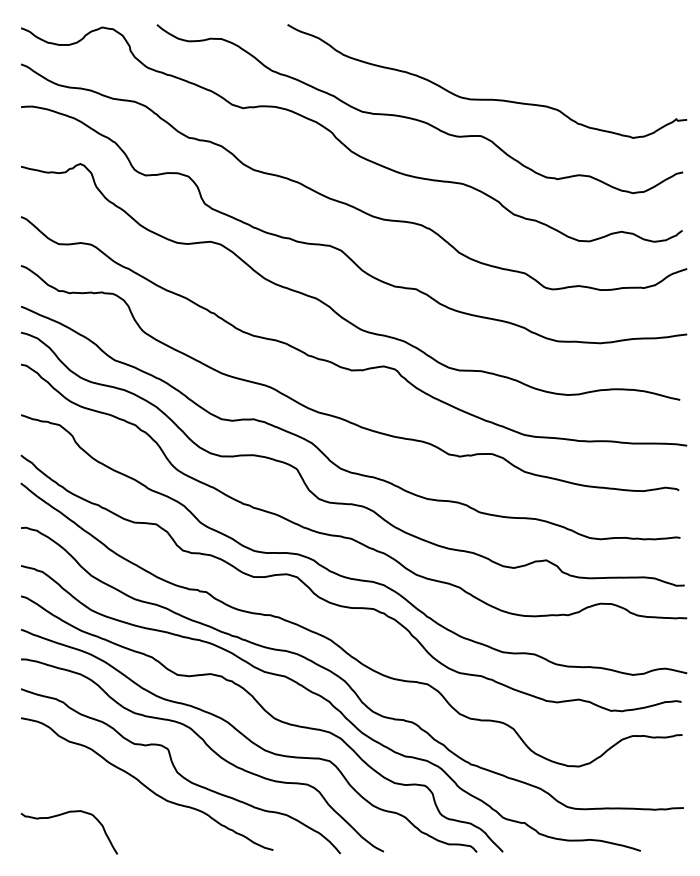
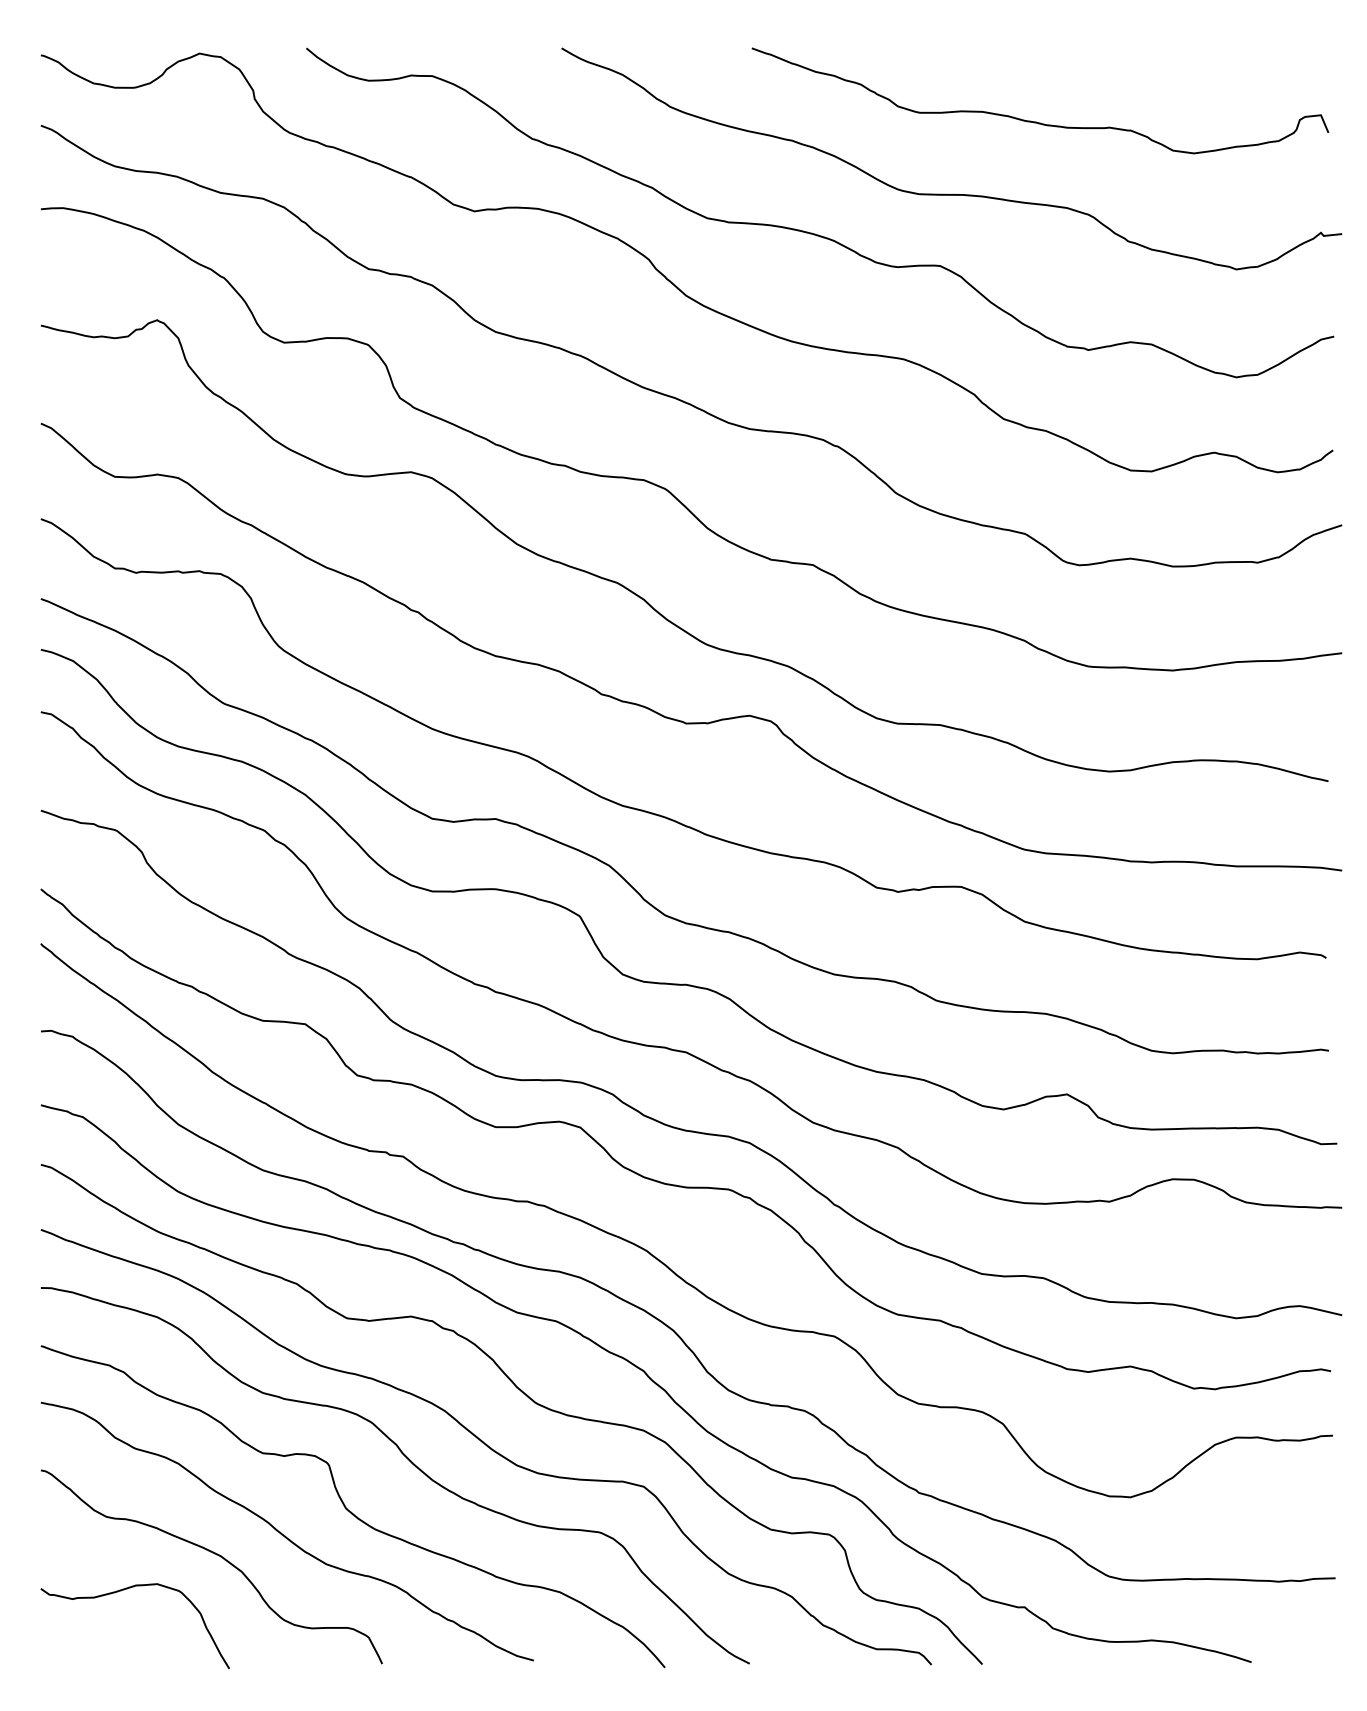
curve: (530, 61) -> (1036, 120), added
curve: (110, 796) -> (215, 1555), added

